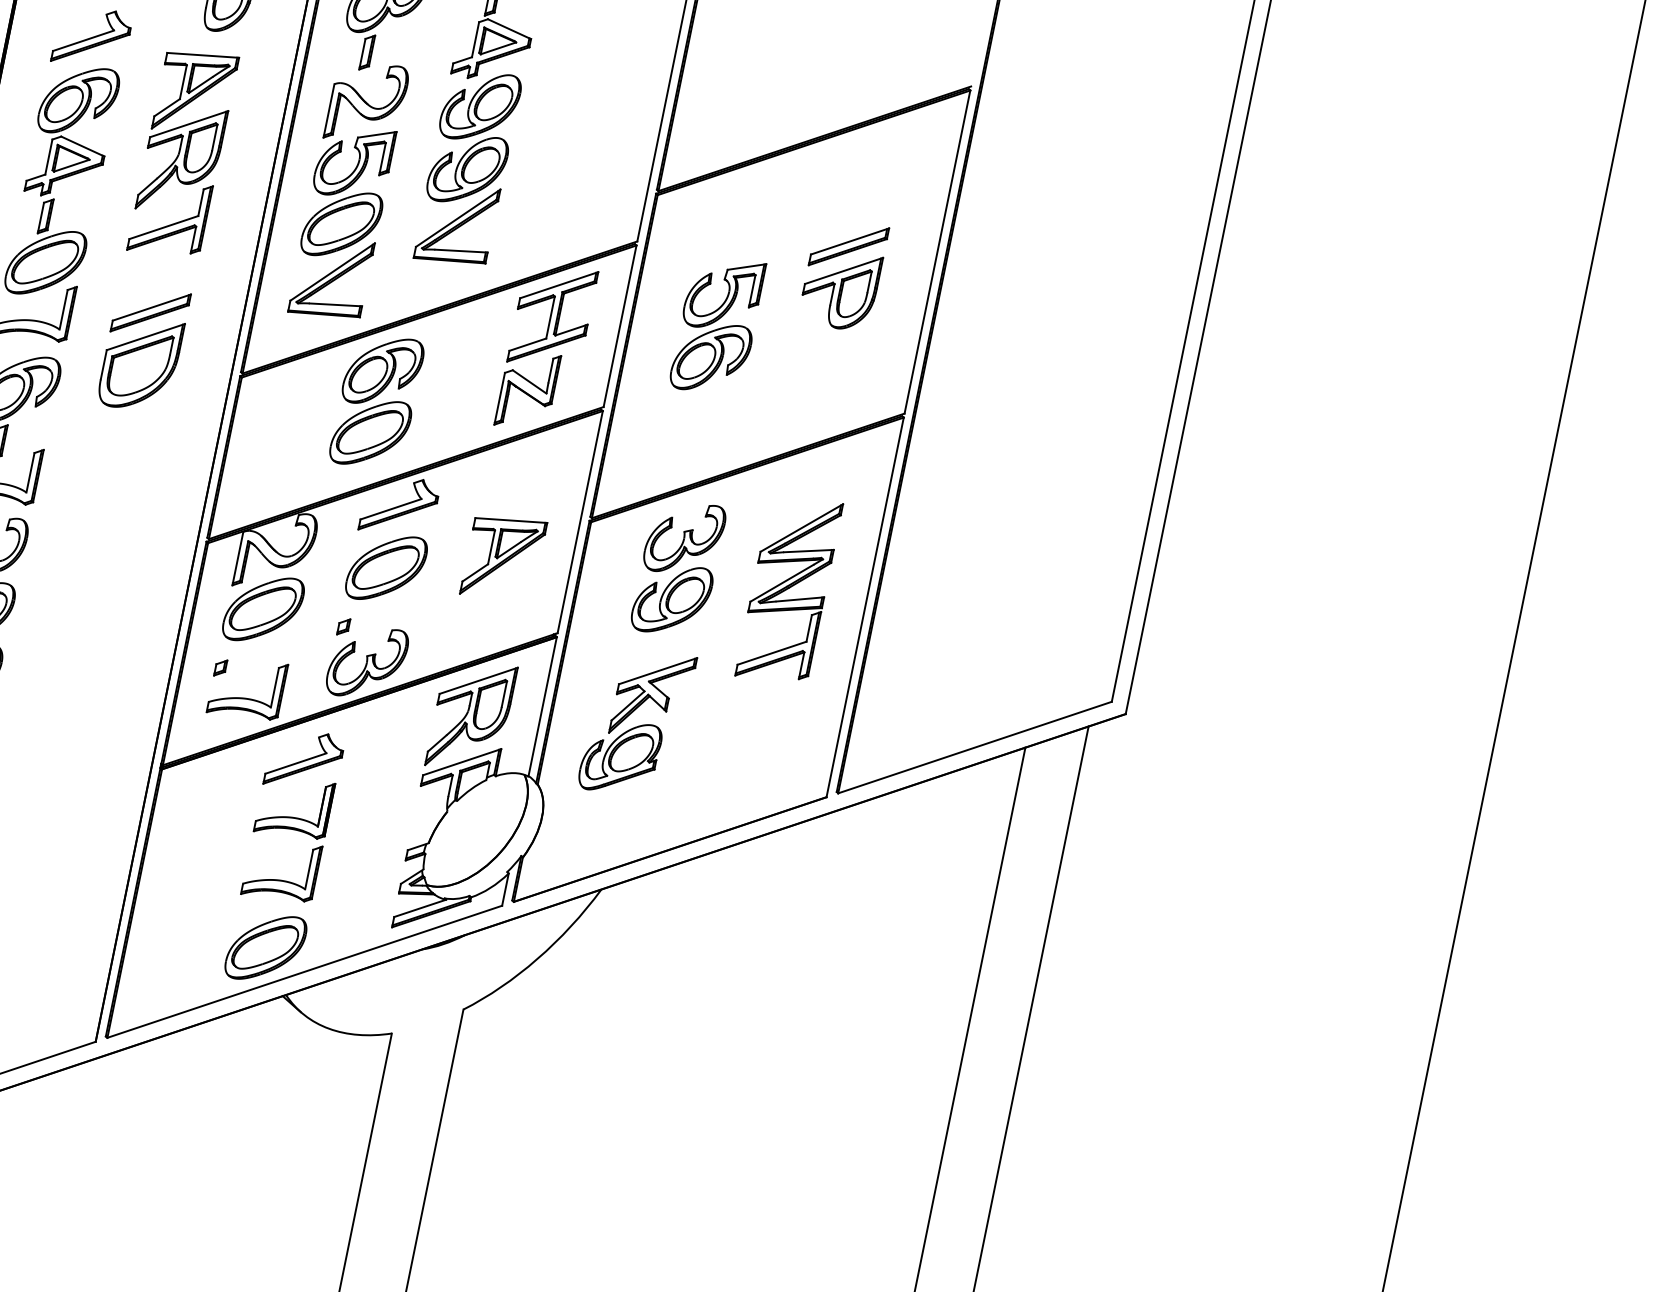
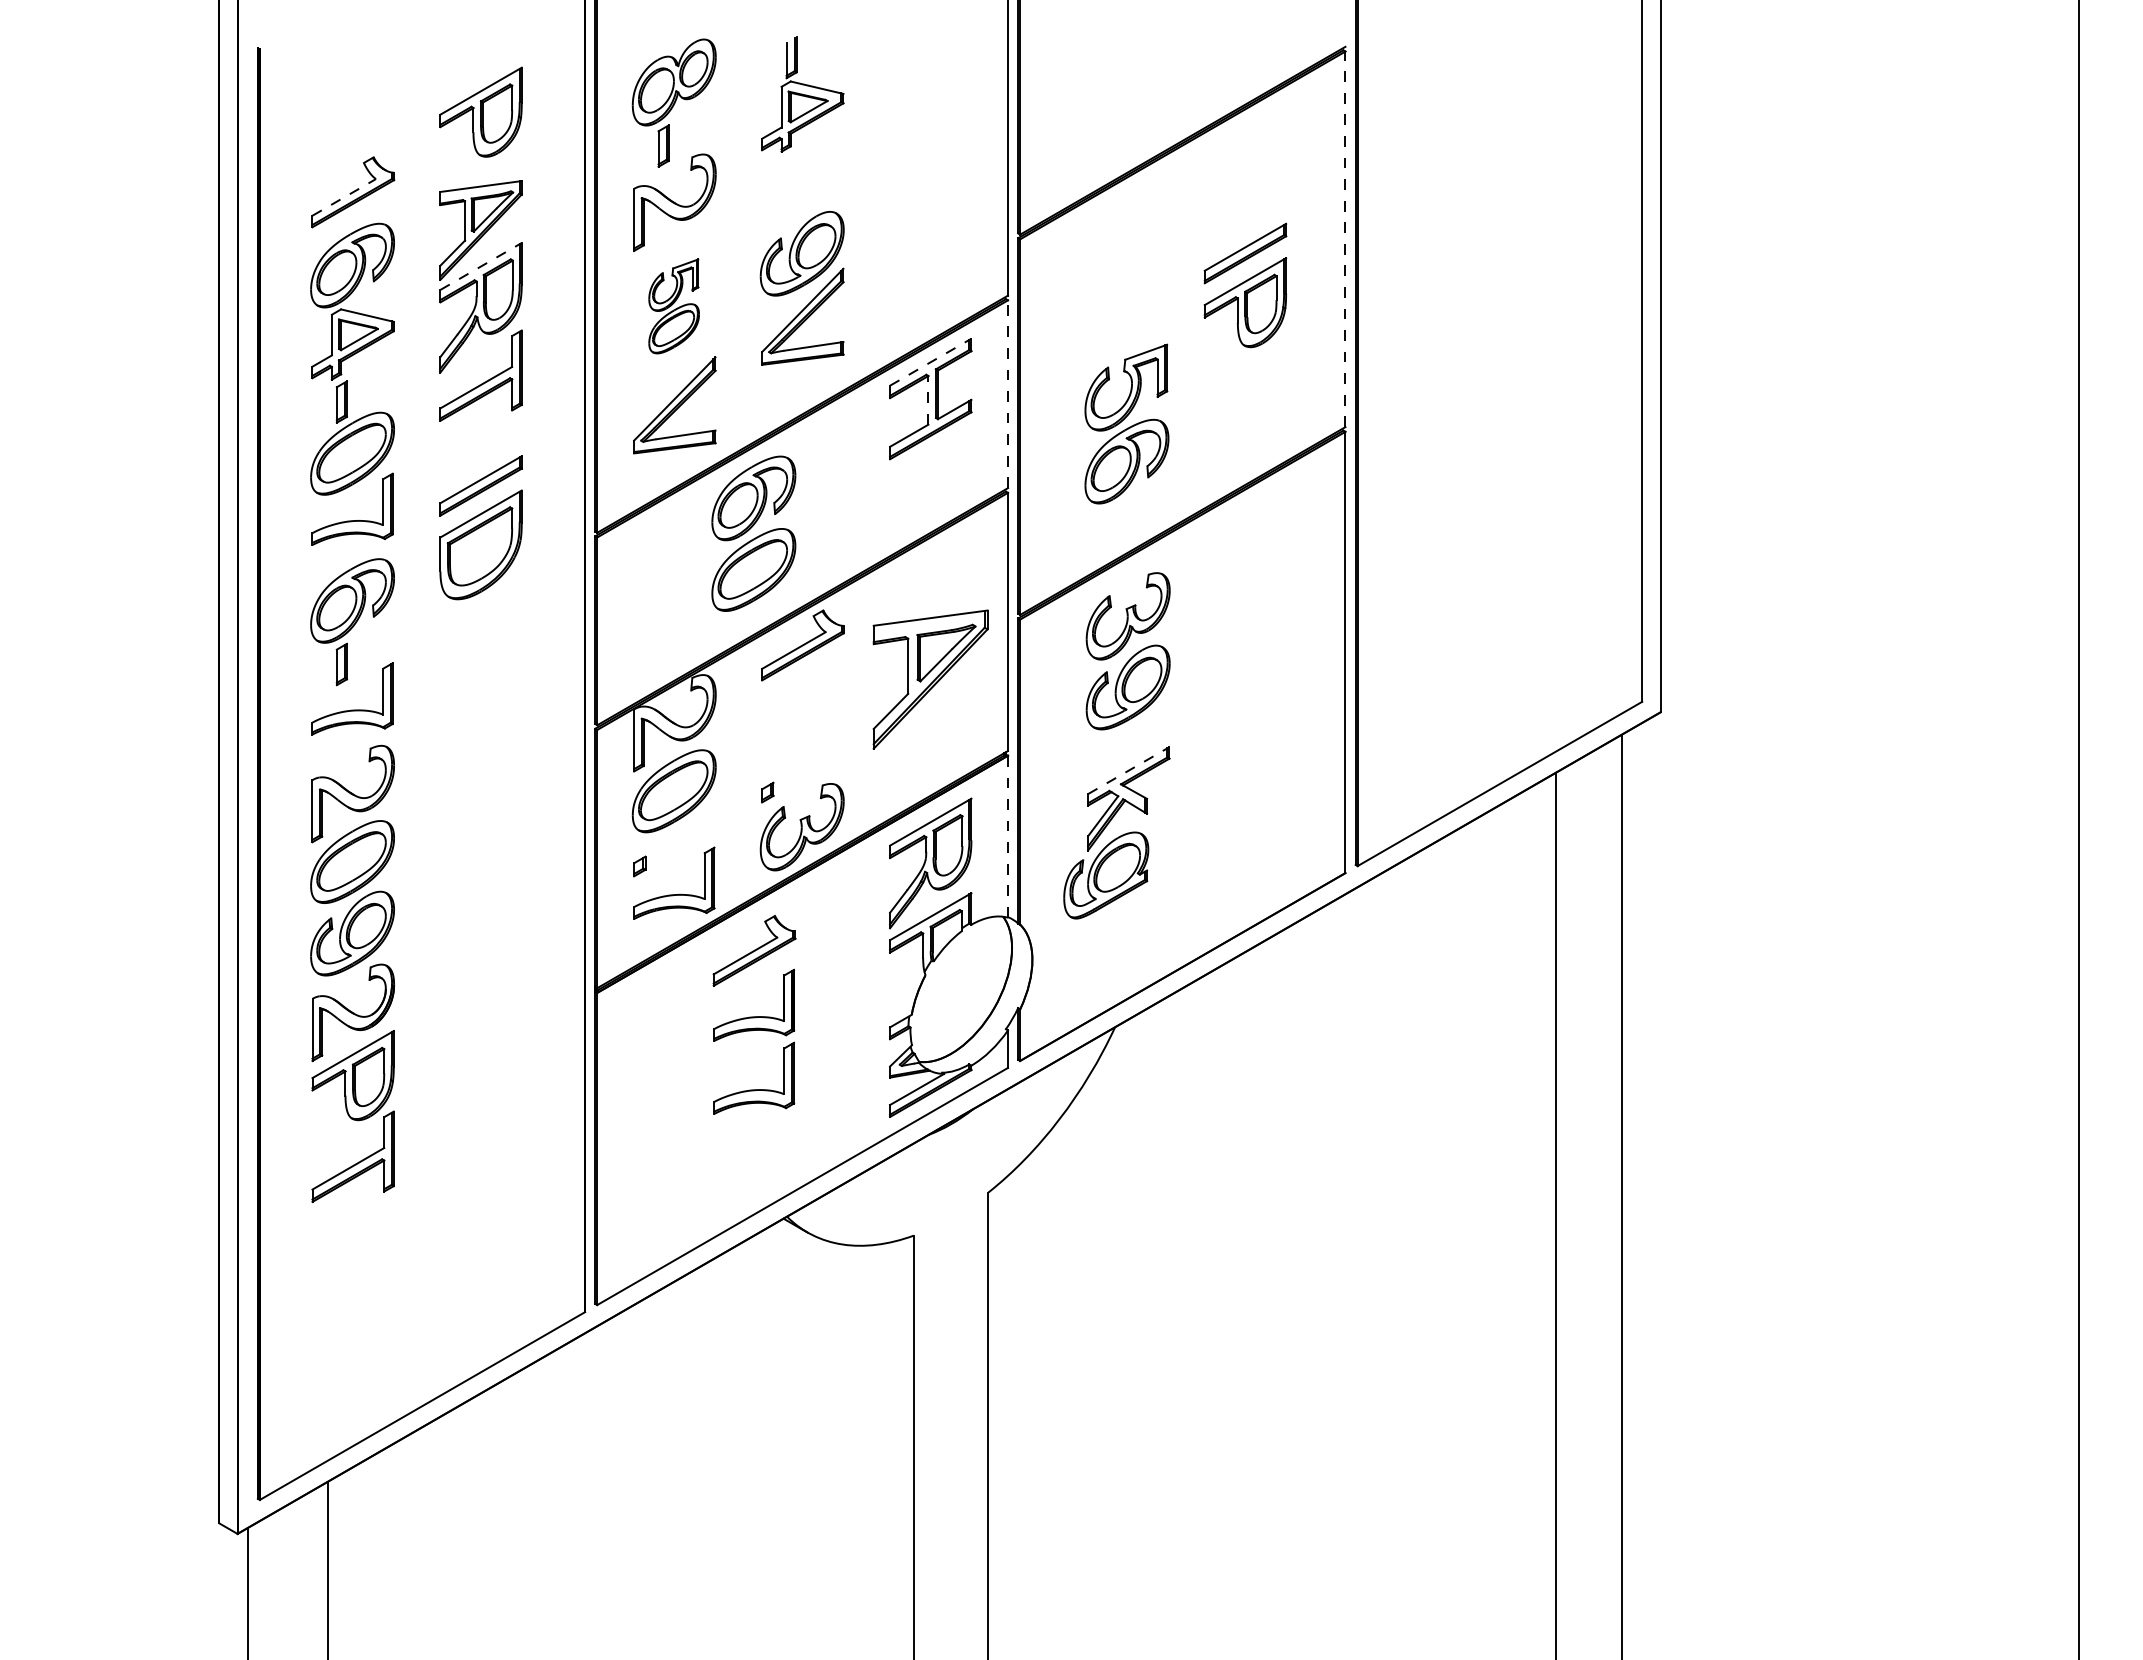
line: (83, 40) -> (344, 197), solid -> dashed
part: (479, 106) -> (801, 180), removed
line: (189, 124) -> (481, 266), solid -> dashed
part: (347, 192) -> (673, 306), size x0.6
line: (937, 252) -> (1345, 239), solid -> dashed
line: (558, 285) -> (930, 362), solid -> dashed
line: (550, 316) -> (928, 399), solid -> dashed
part: (717, 324) -> (1126, 423), moved
line: (620, 326) -> (1008, 394), solid -> dashed
part: (527, 390) -> (919, 486), removed
part: (503, 558) -> (930, 679), size x1.4
part: (385, 568) -> (801, 717), removed
part: (789, 589) -> (1256, 649), removed
line: (657, 671) -> (1128, 770), solid -> dashed
line: (543, 706) -> (1008, 836), solid -> dashed
part: (265, 947) -> (753, 1168), removed

